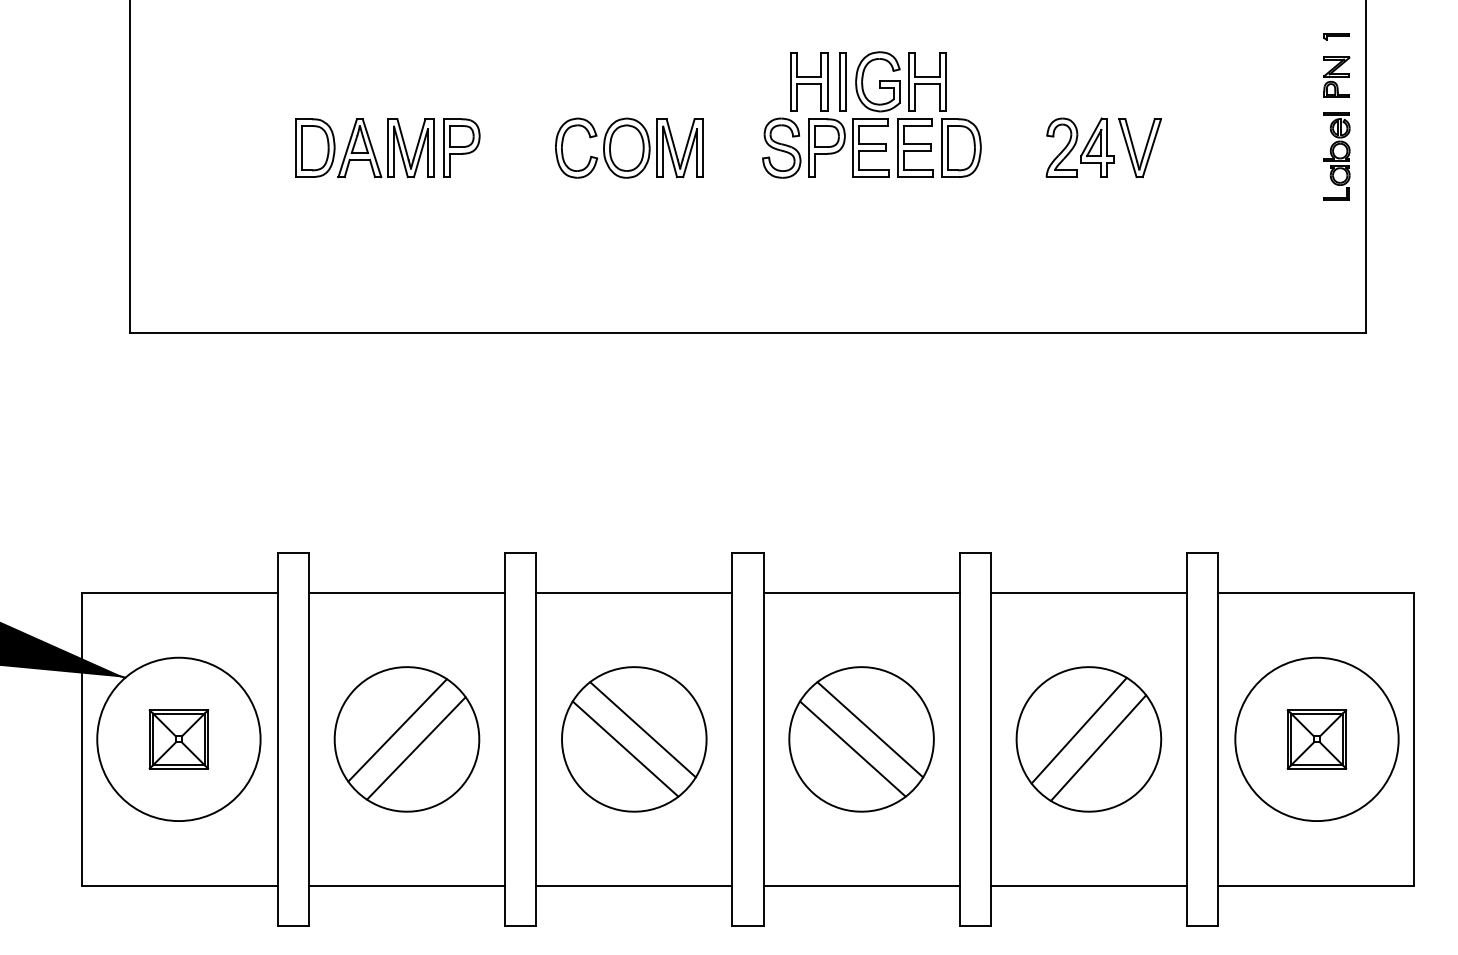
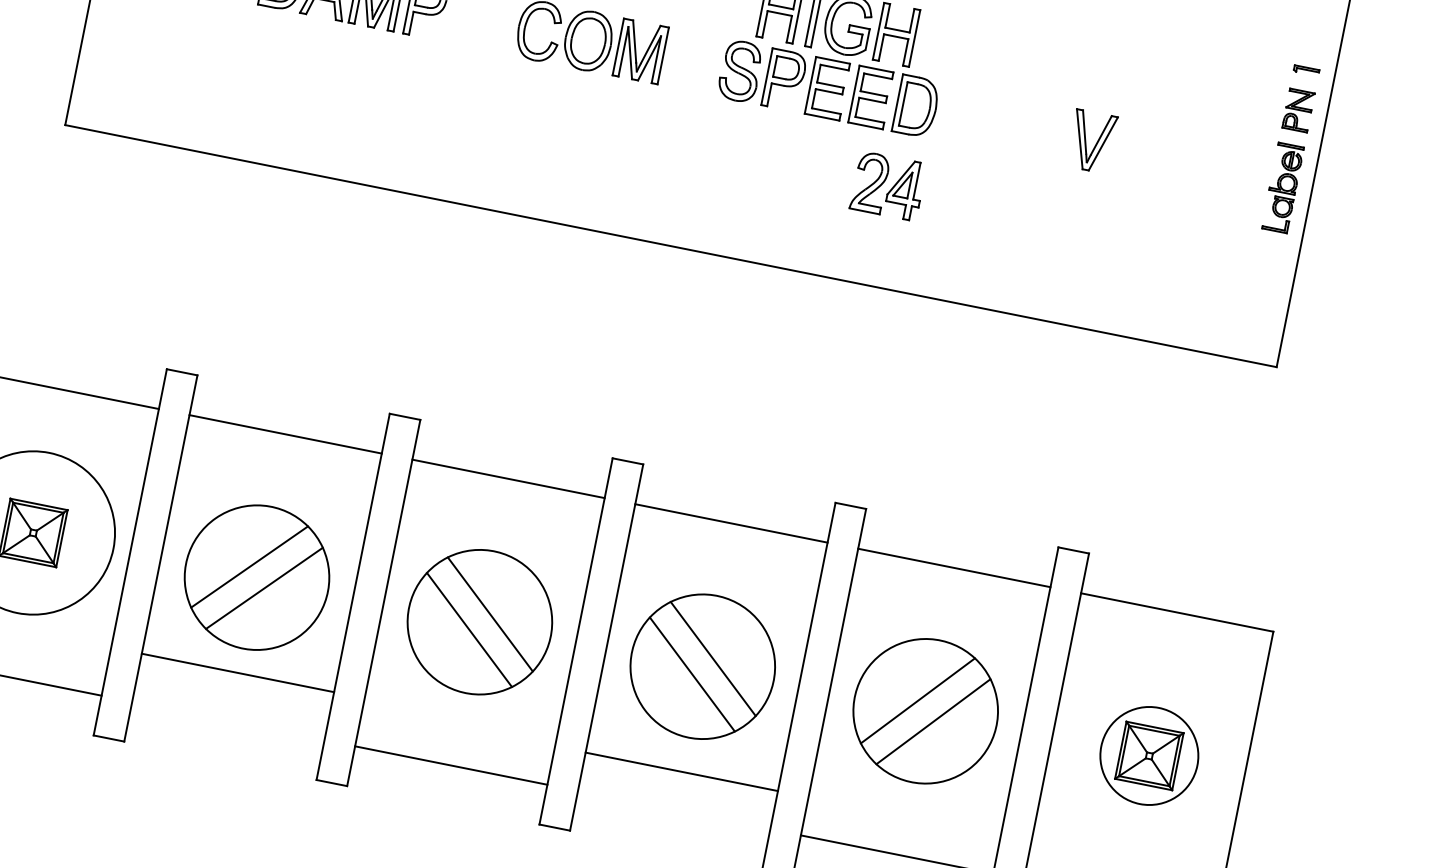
part: (1079, 147) -> (887, 185), moved
circle: (1316, 739) -> (1148, 755), size x0.6
line: (406, 885) -> (237, 672), moved
line: (861, 885) -> (681, 771), moved

